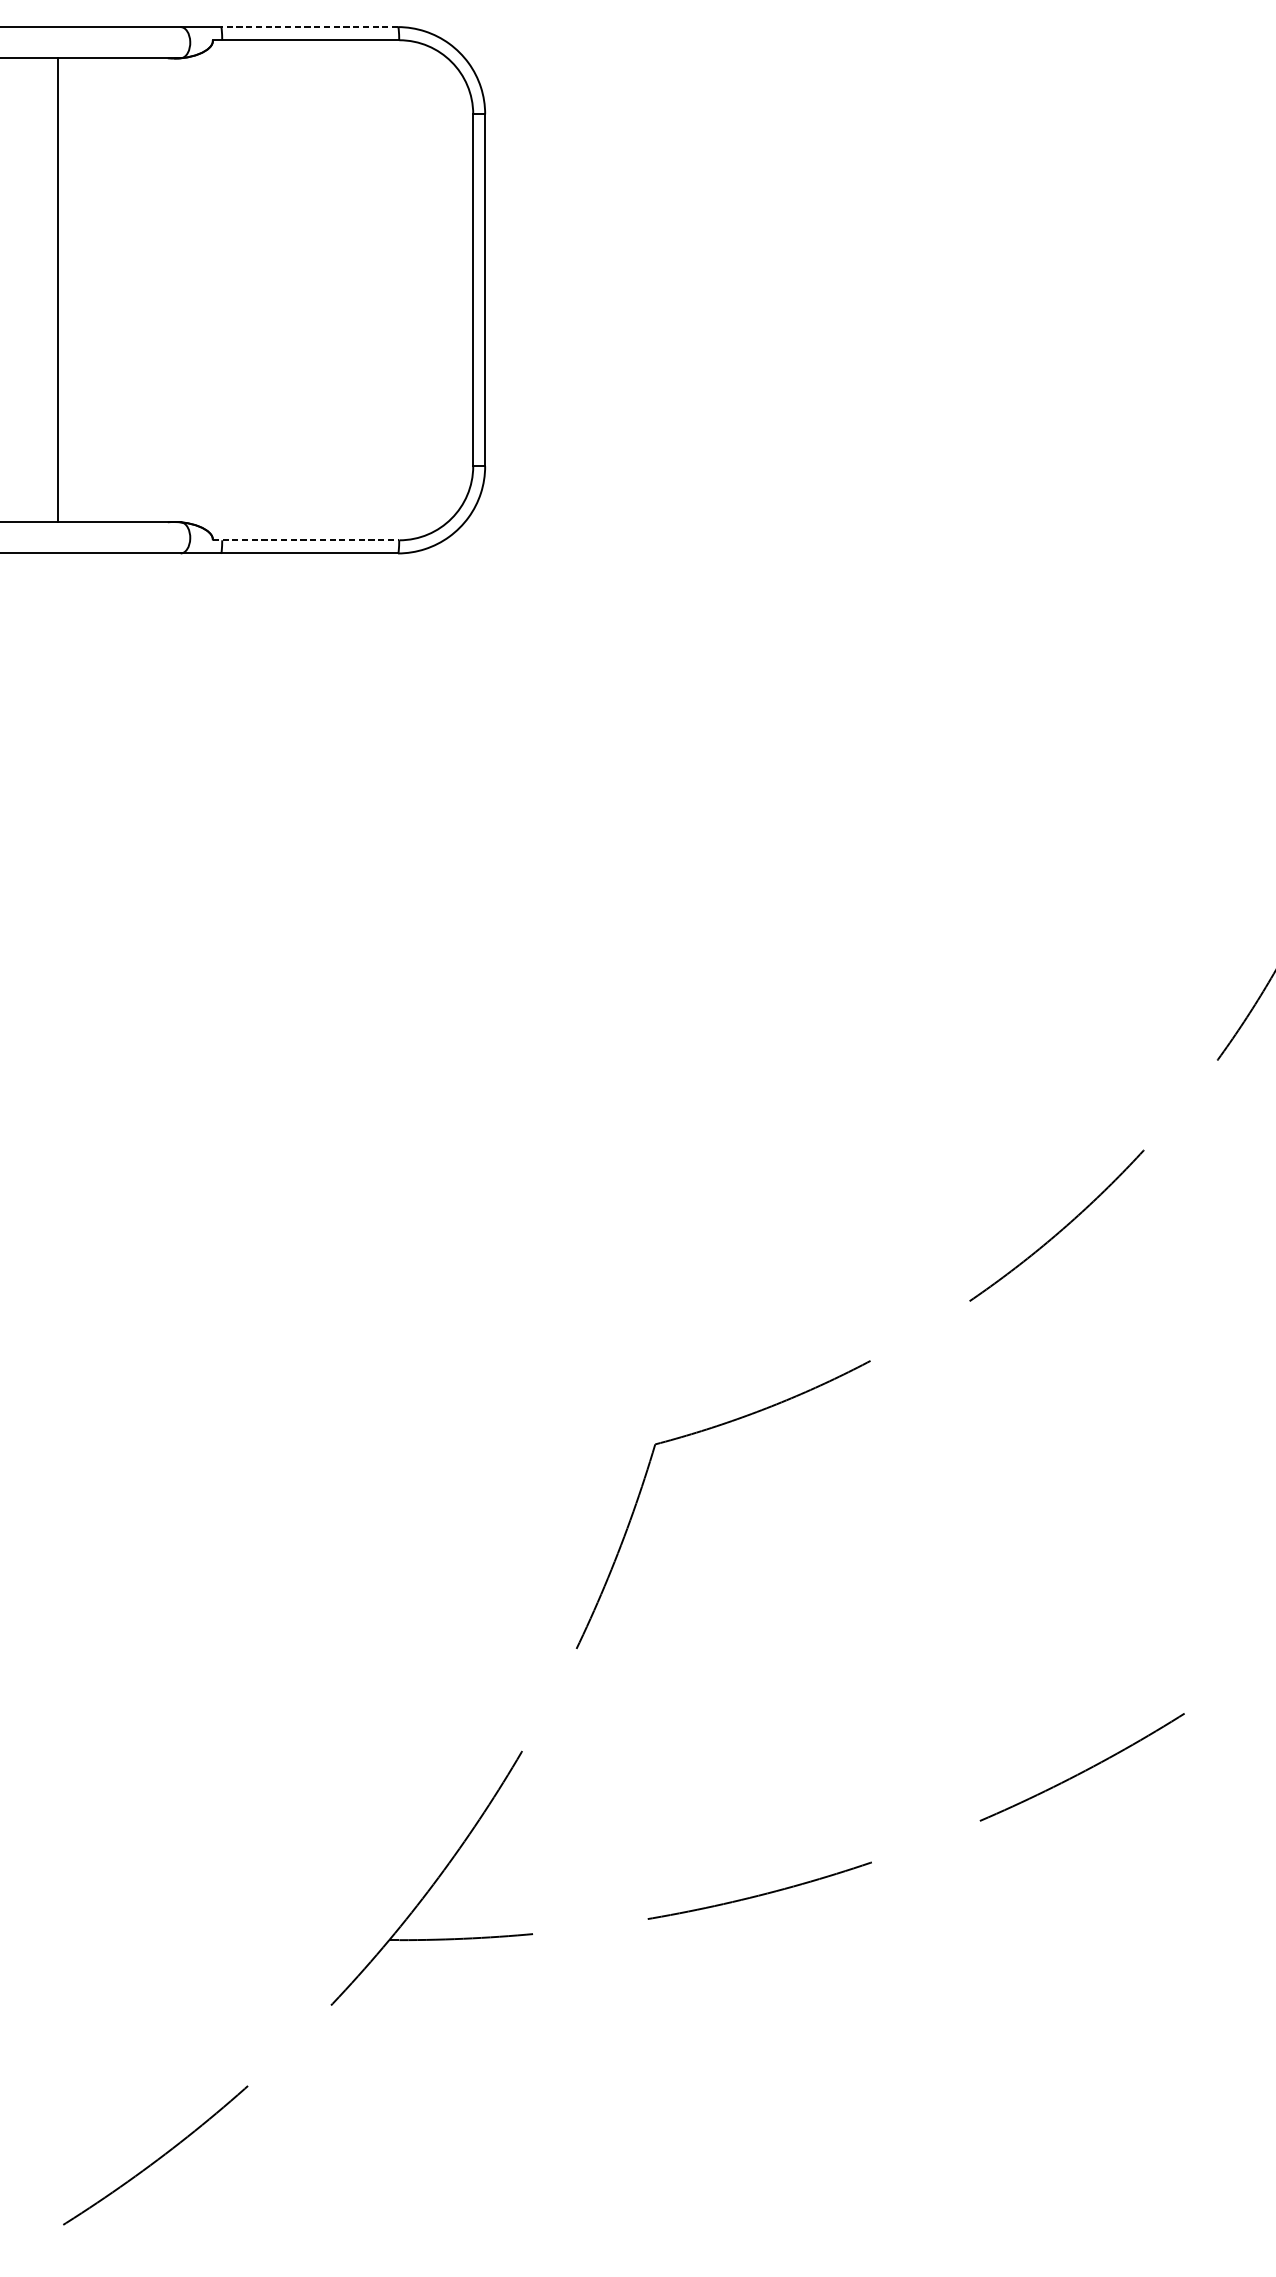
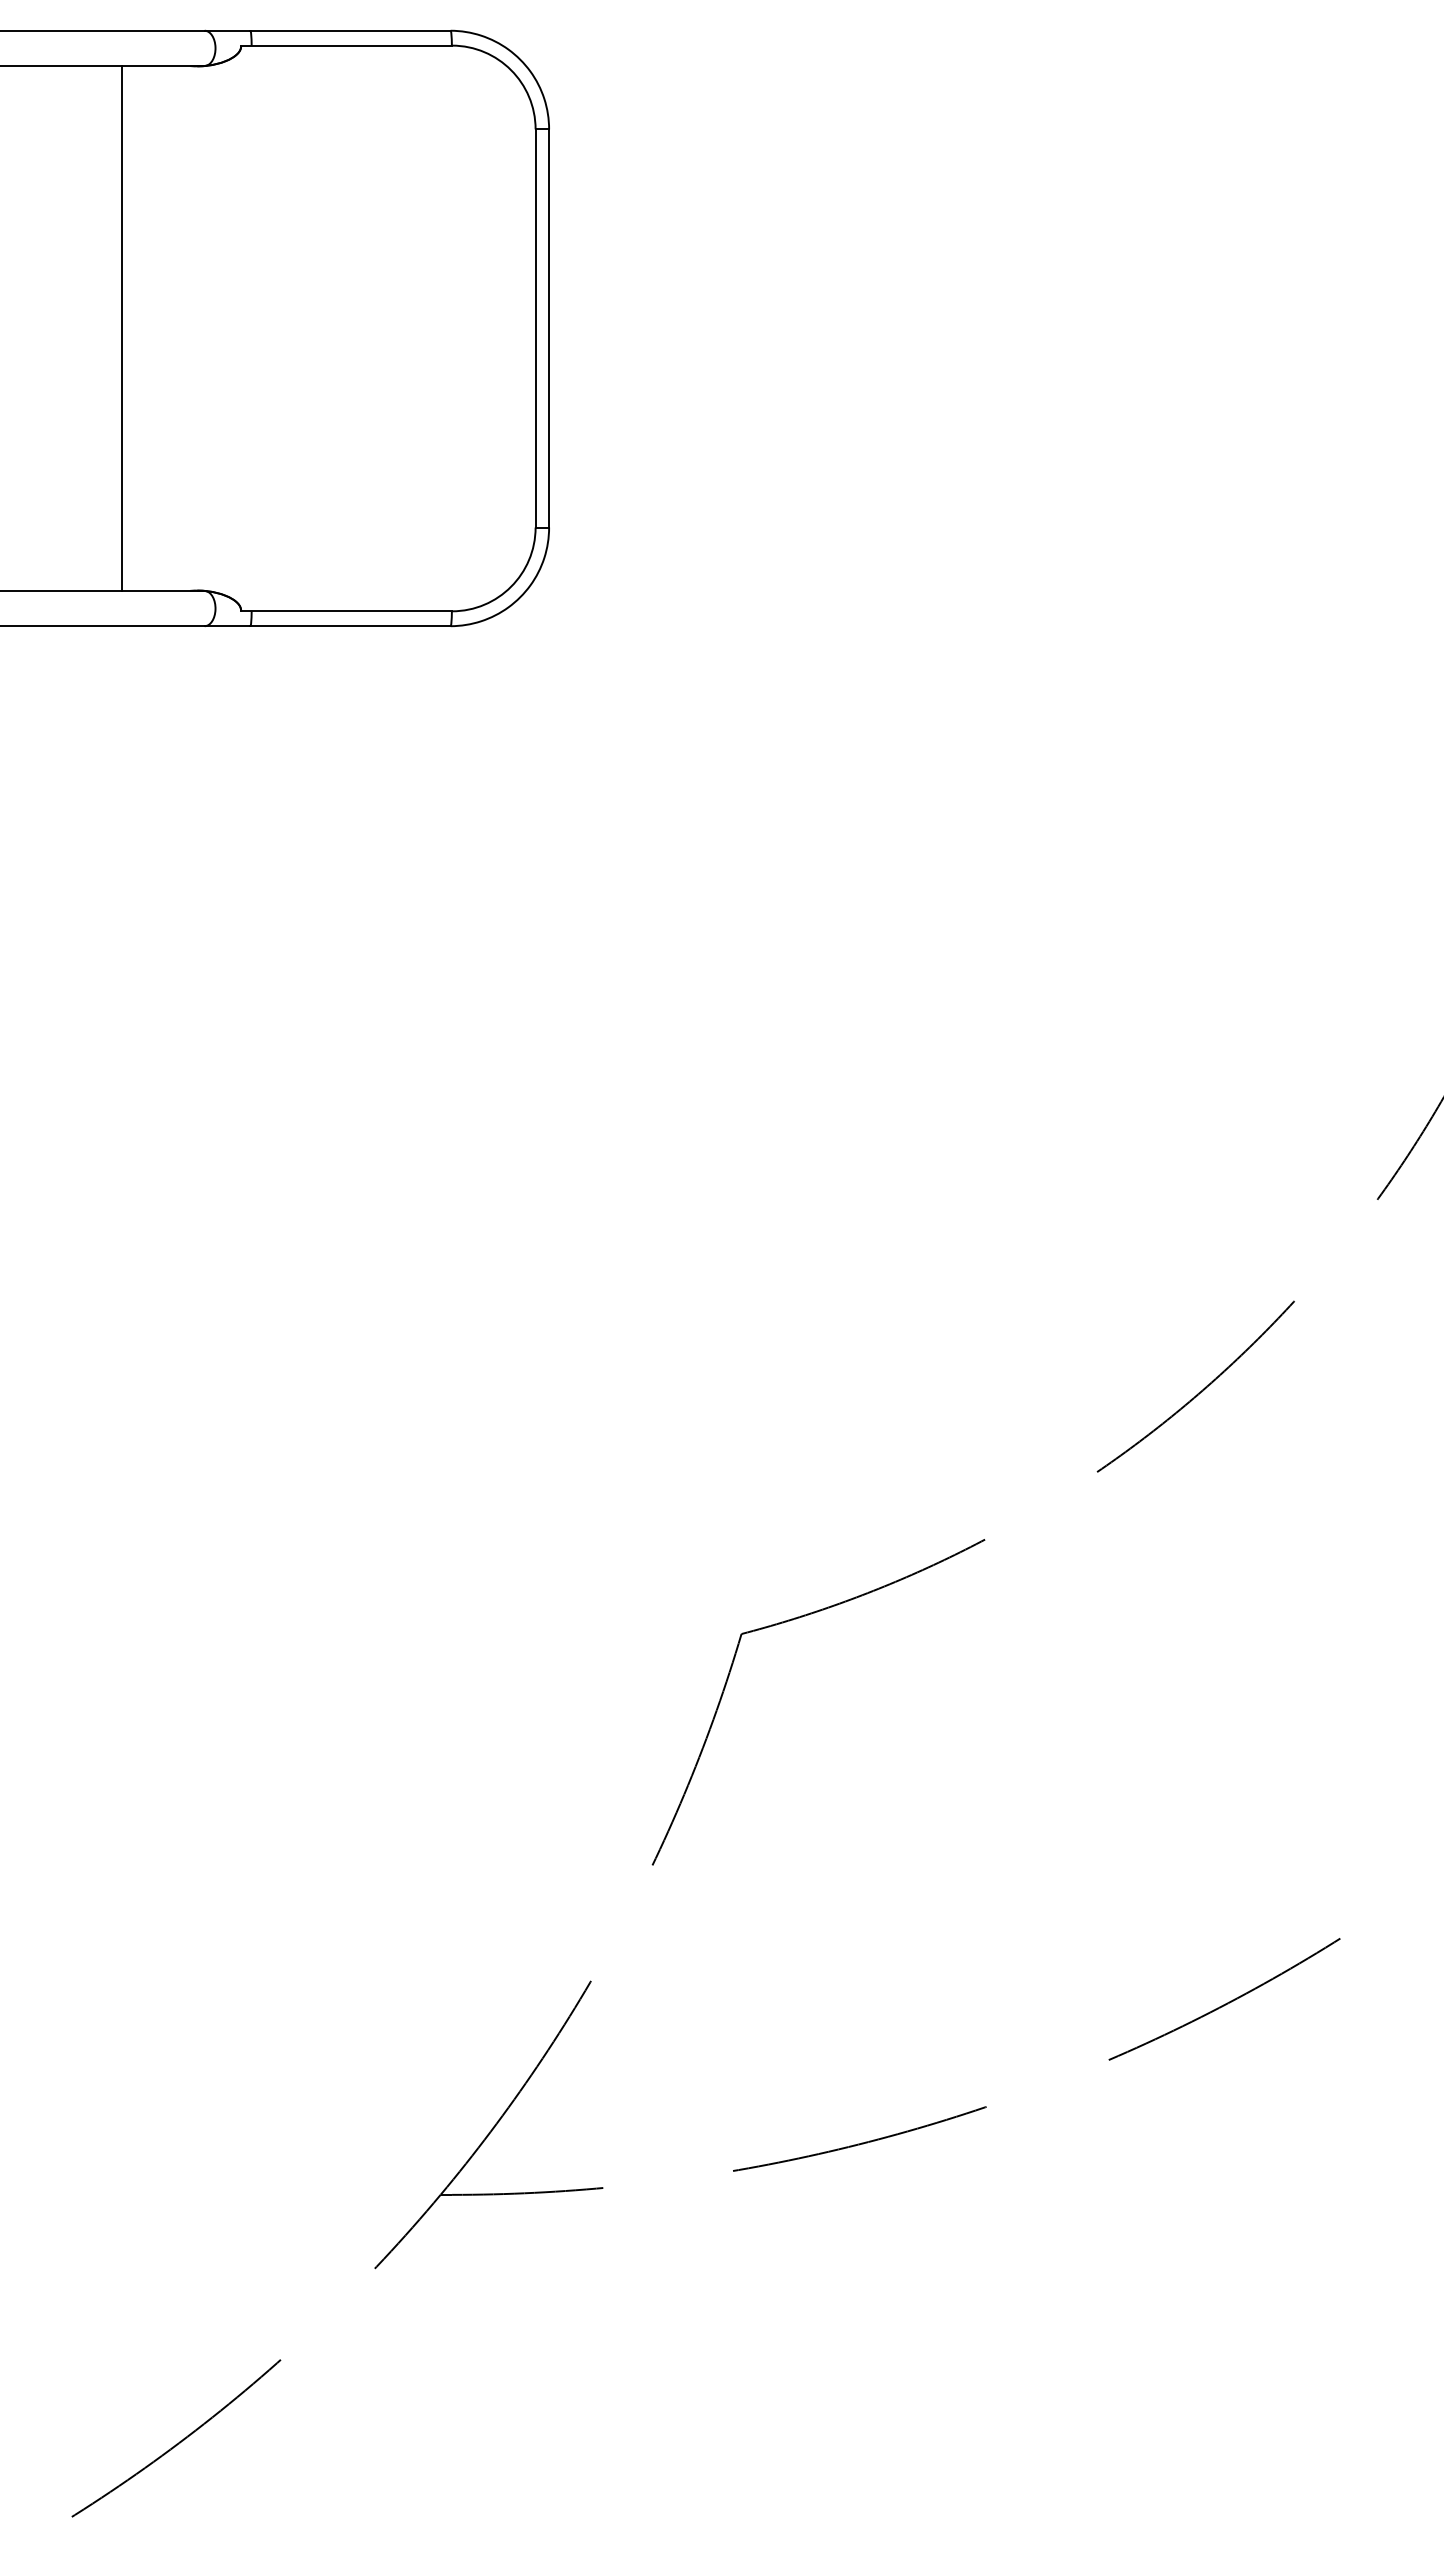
line: (309, 26) -> (350, 30), dashed -> solid
line: (57, 290) -> (121, 328), moved
line: (306, 540) -> (346, 611), dashed -> solid

